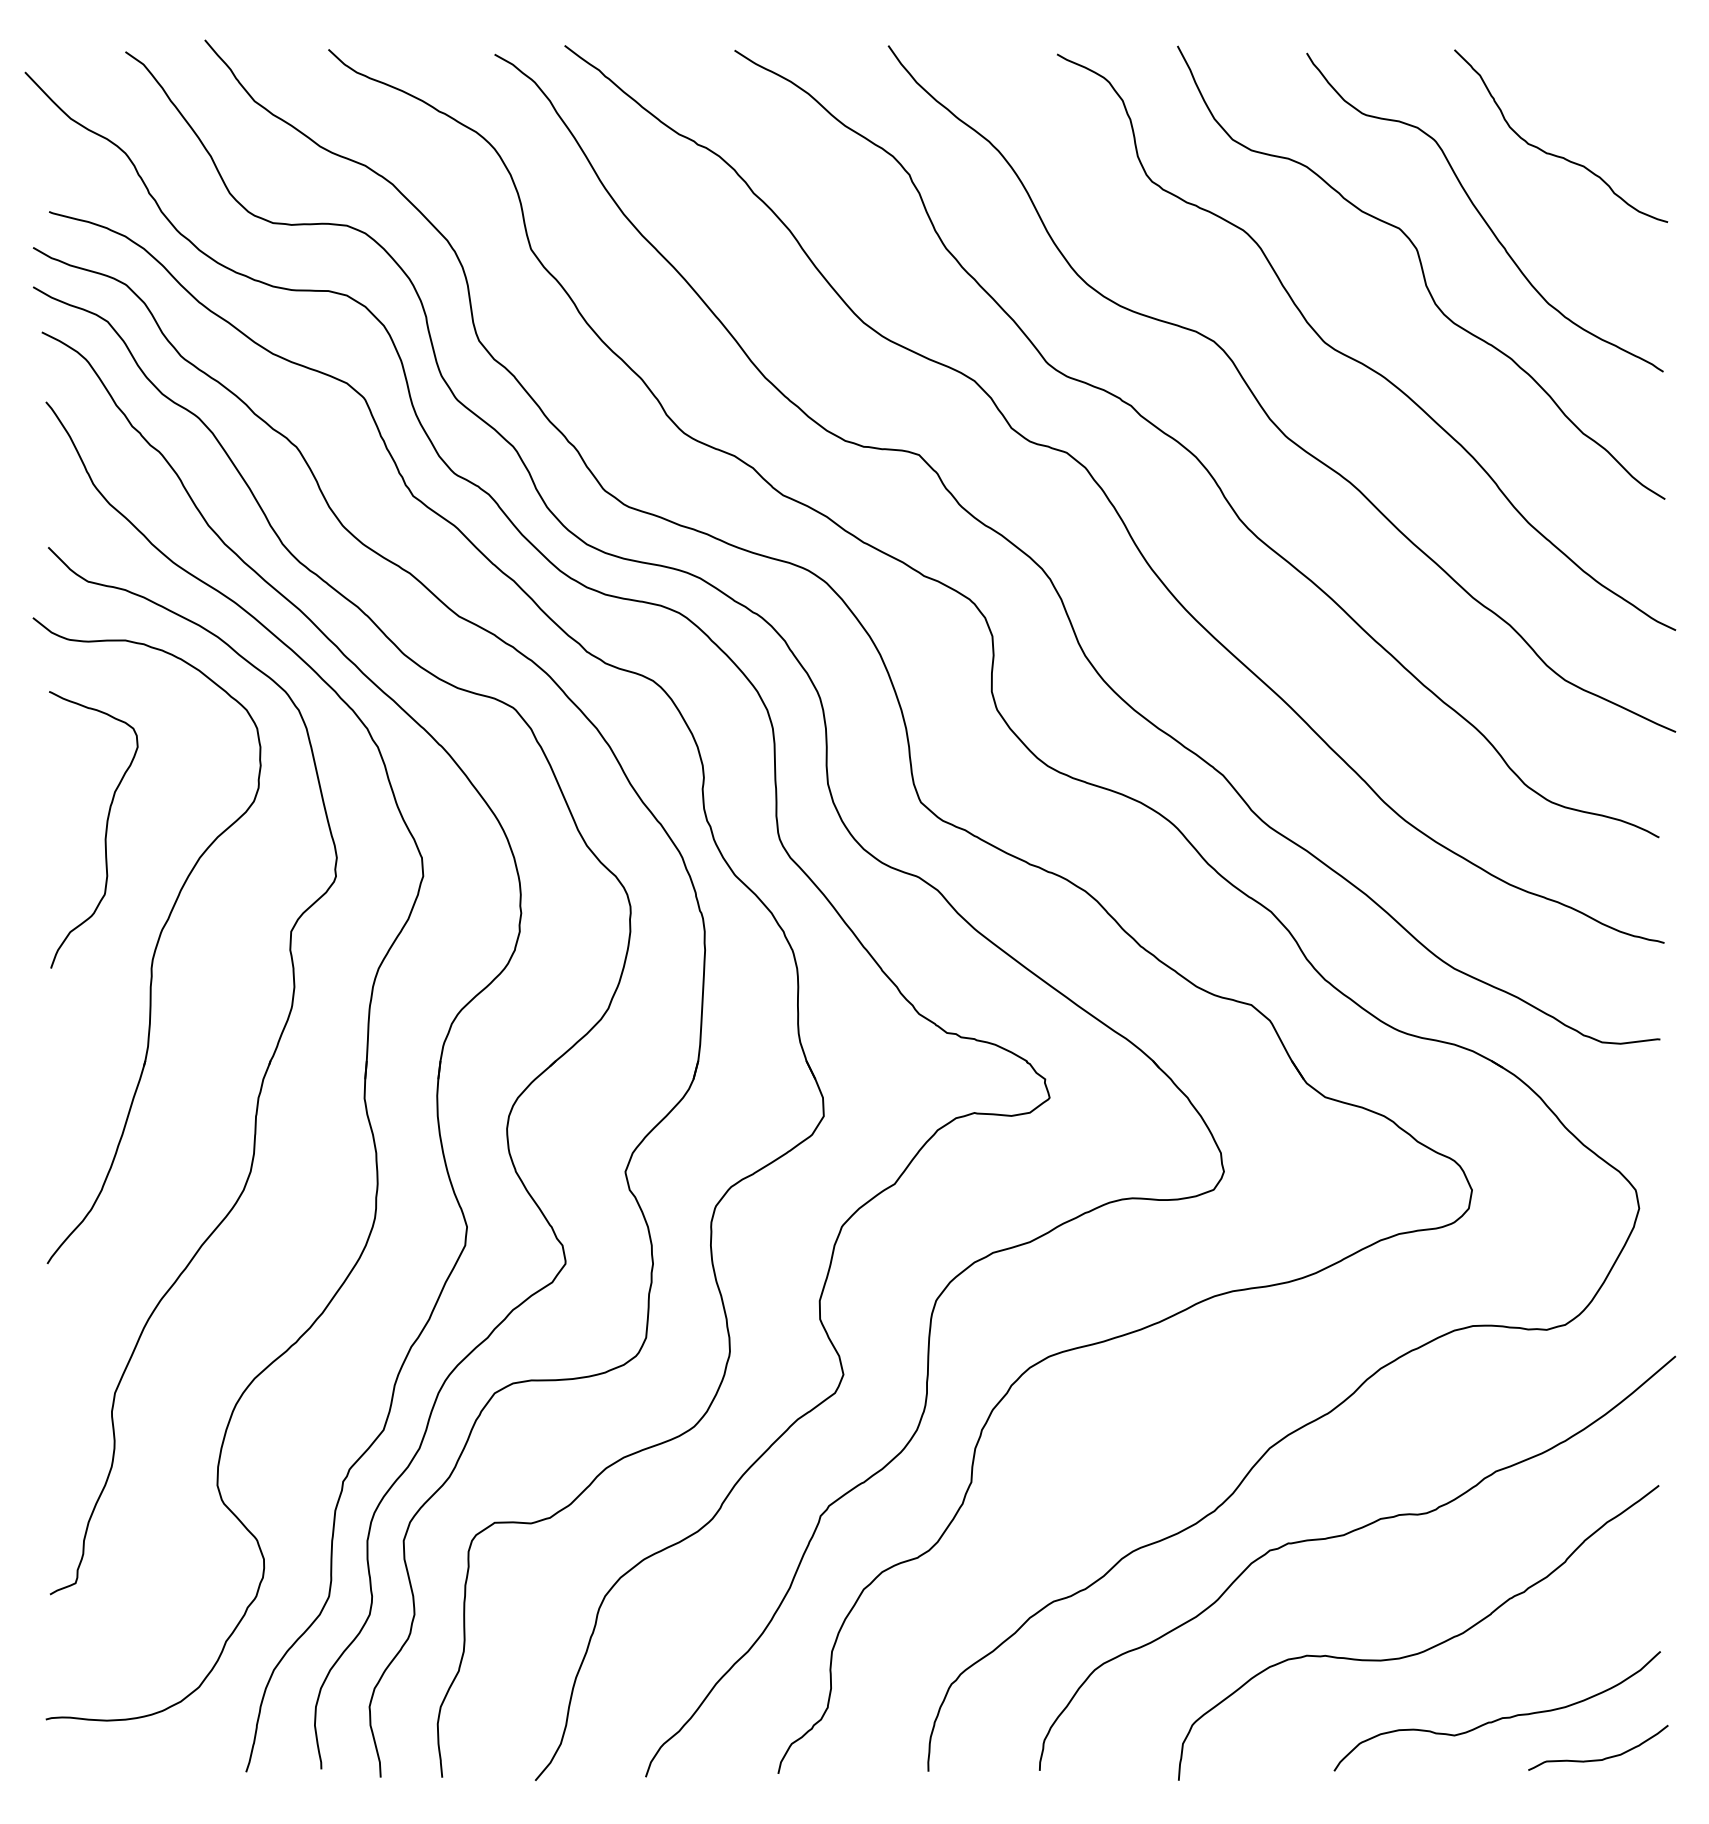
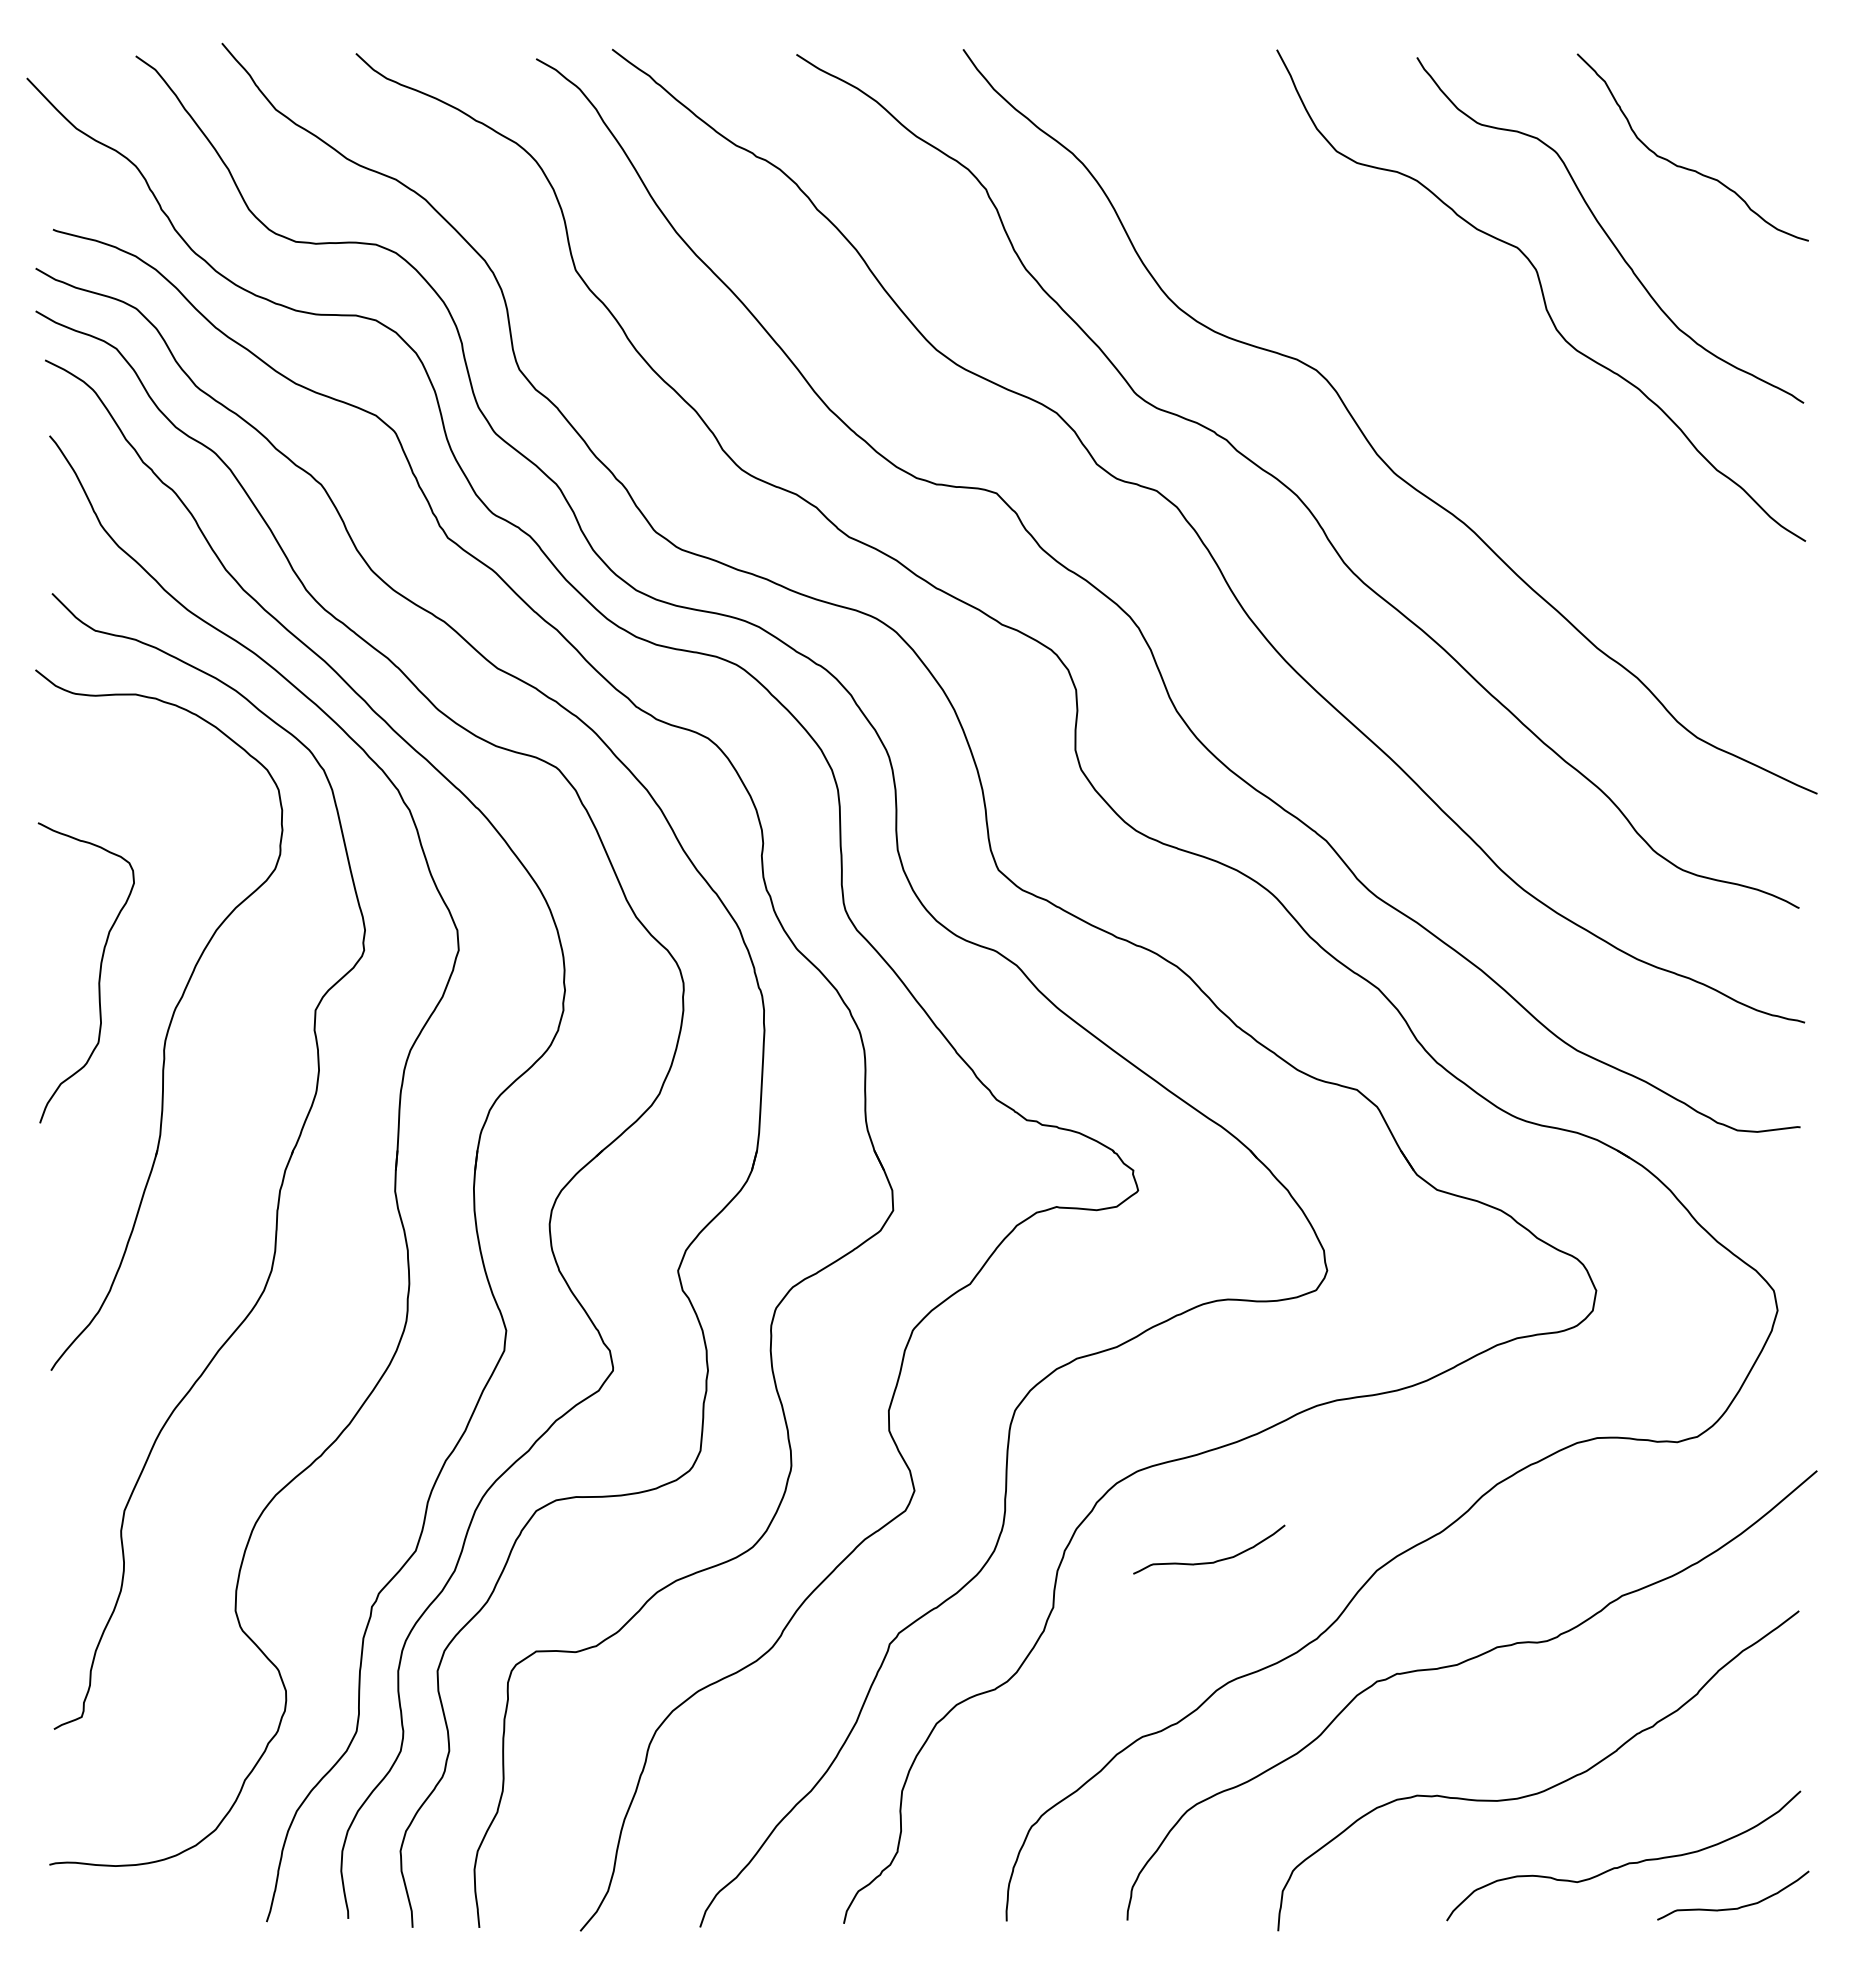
curve: (1357, 360) -> (1472, 390), removed
curve: (105, 829) -> (99, 972), moved
curve: (1118, 1439) -> (1212, 1561), added

